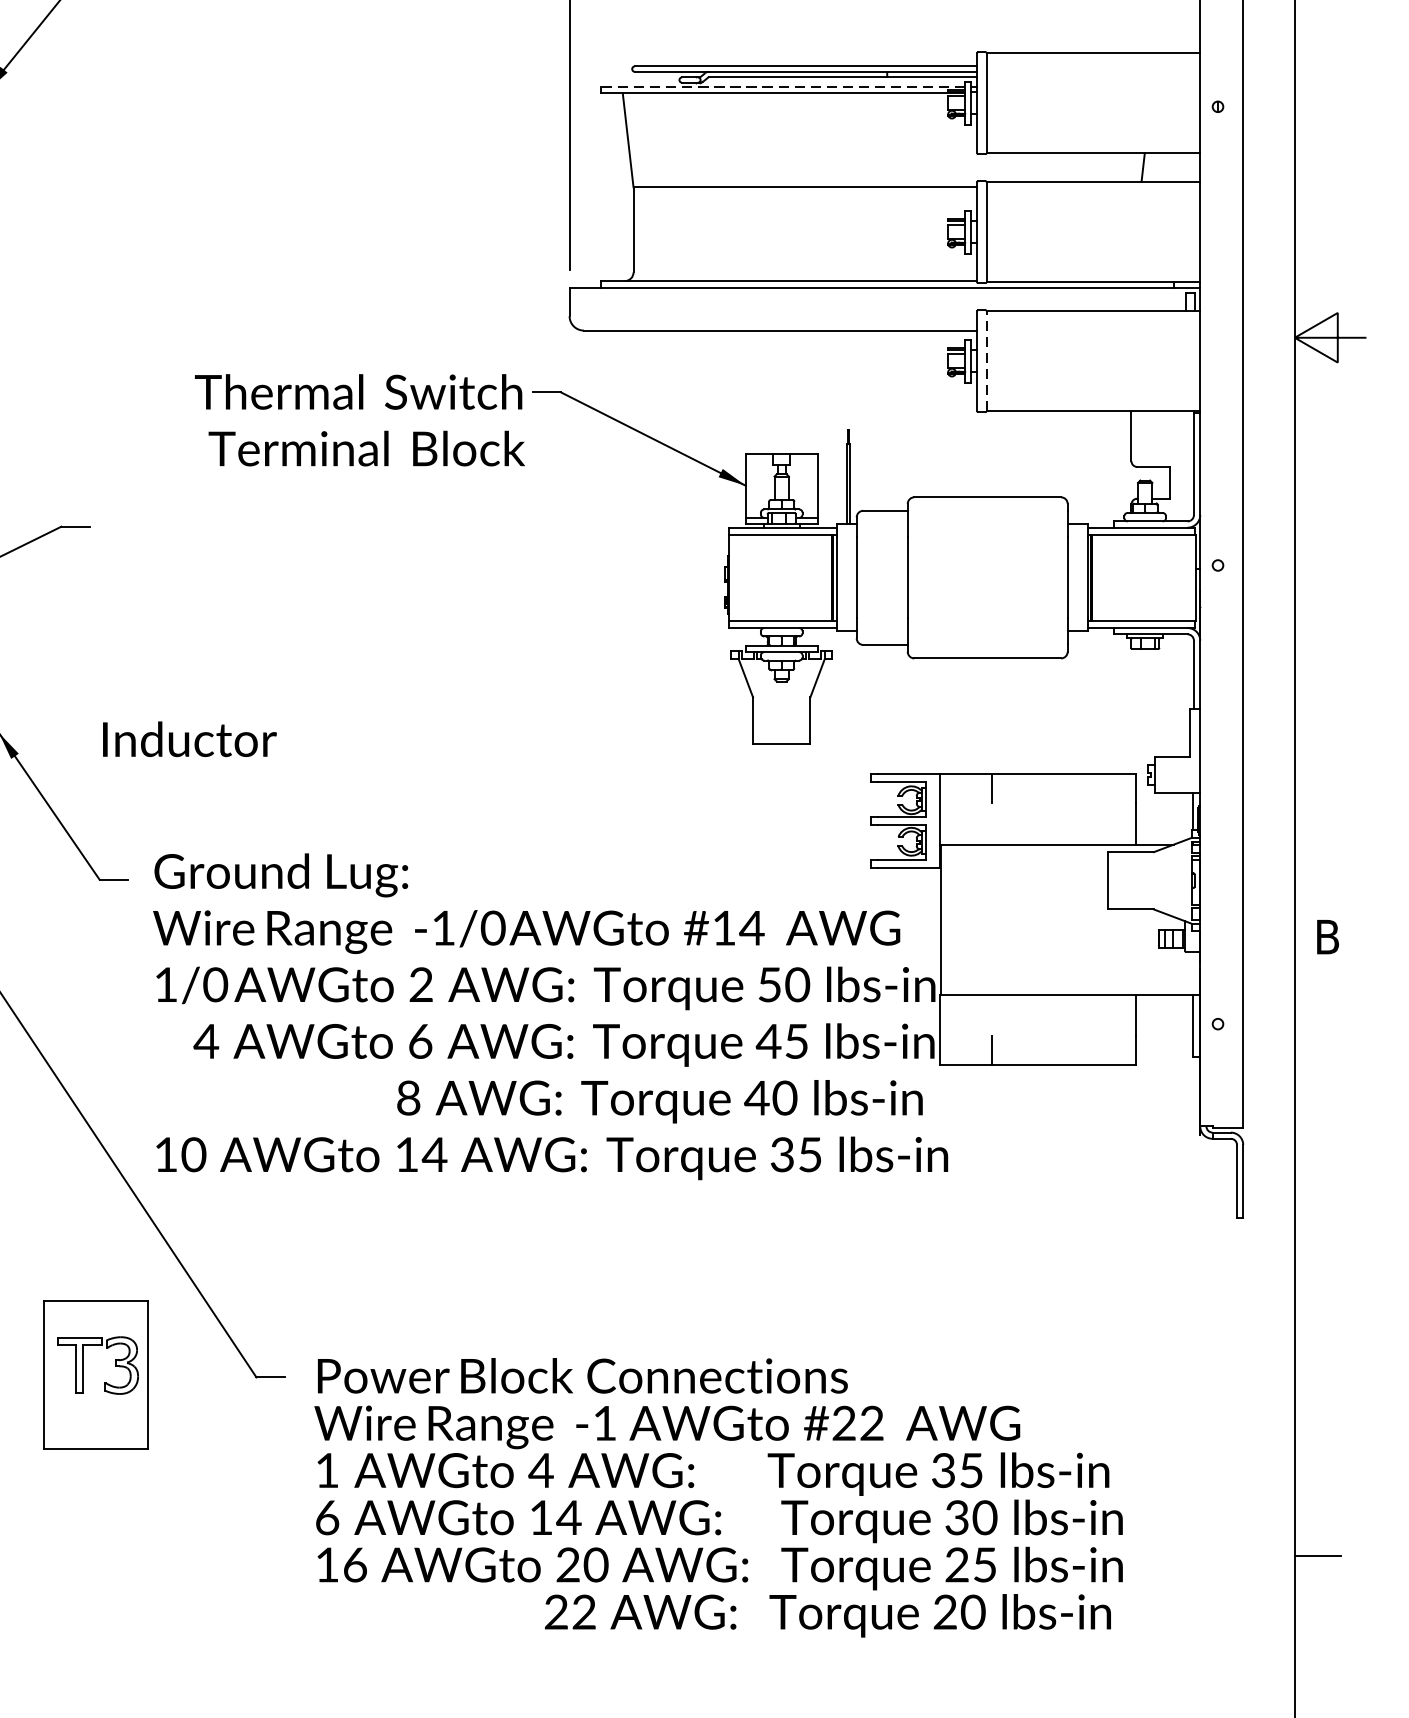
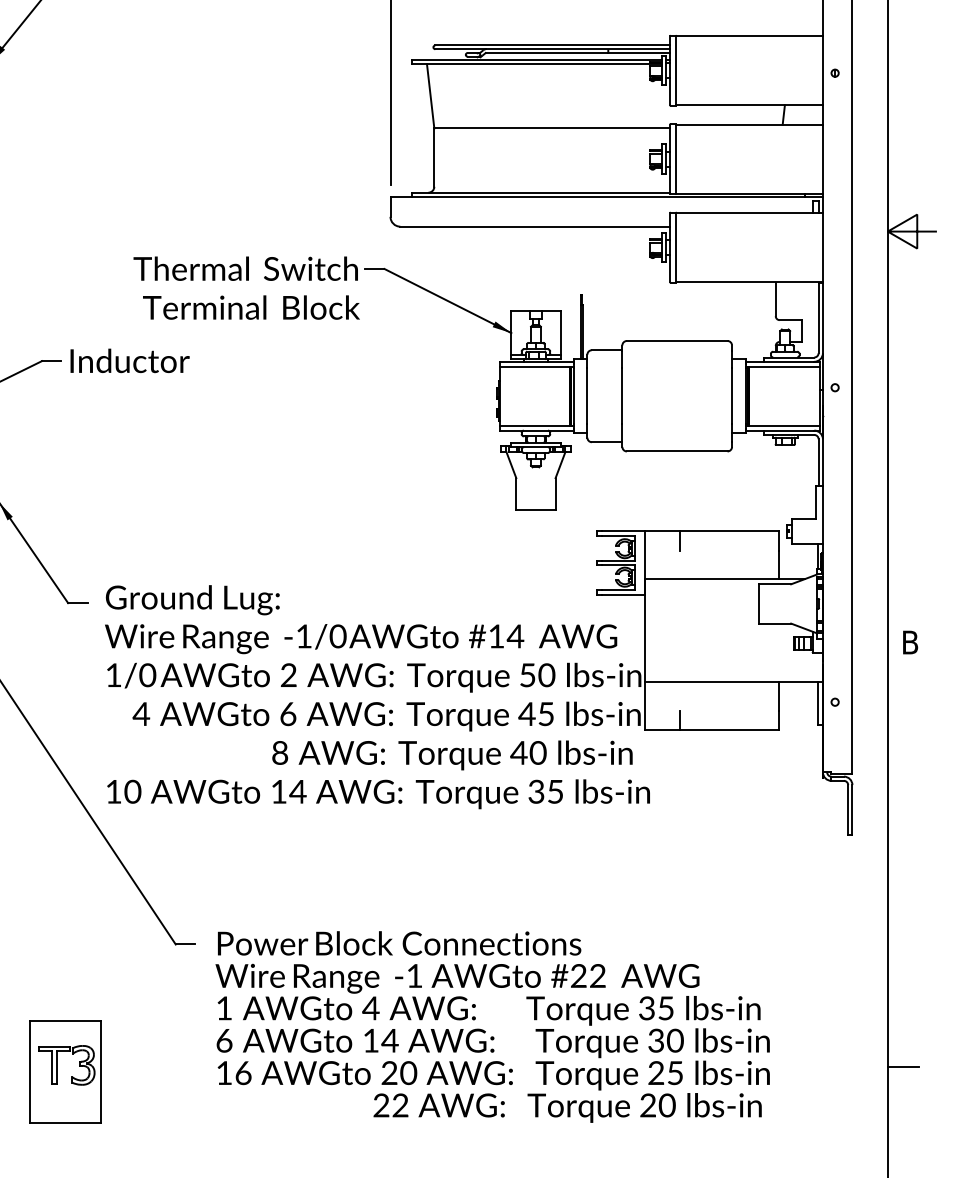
line: (782, 86) -> (536, 59), dashed -> solid
line: (986, 360) -> (676, 247), dashed -> solid
text: (188, 738) -> (129, 360), moved
part: (95, 1374) -> (65, 1071), moved

